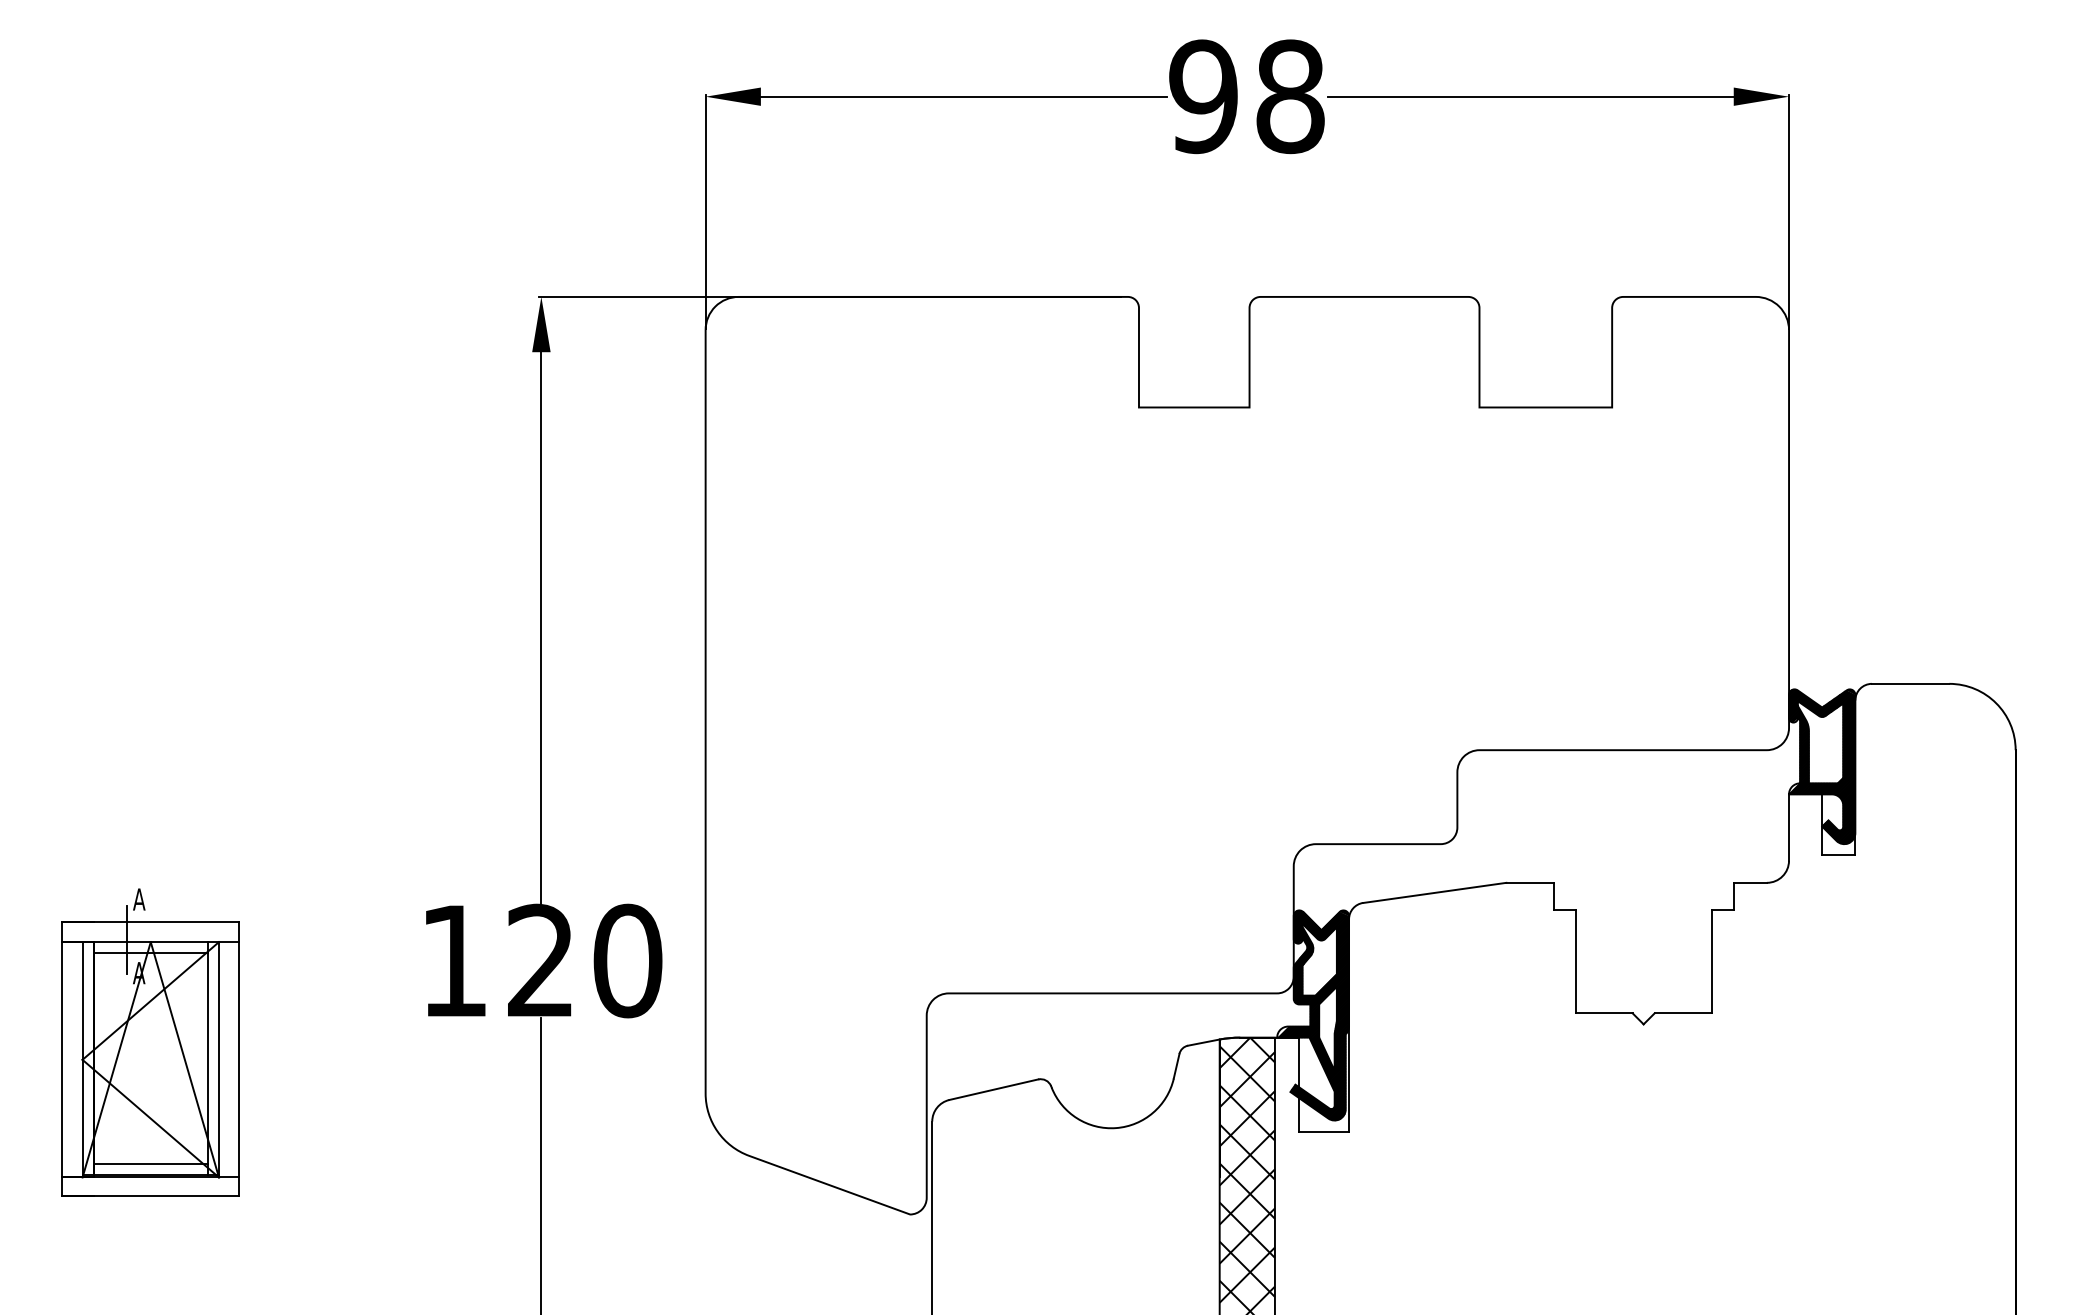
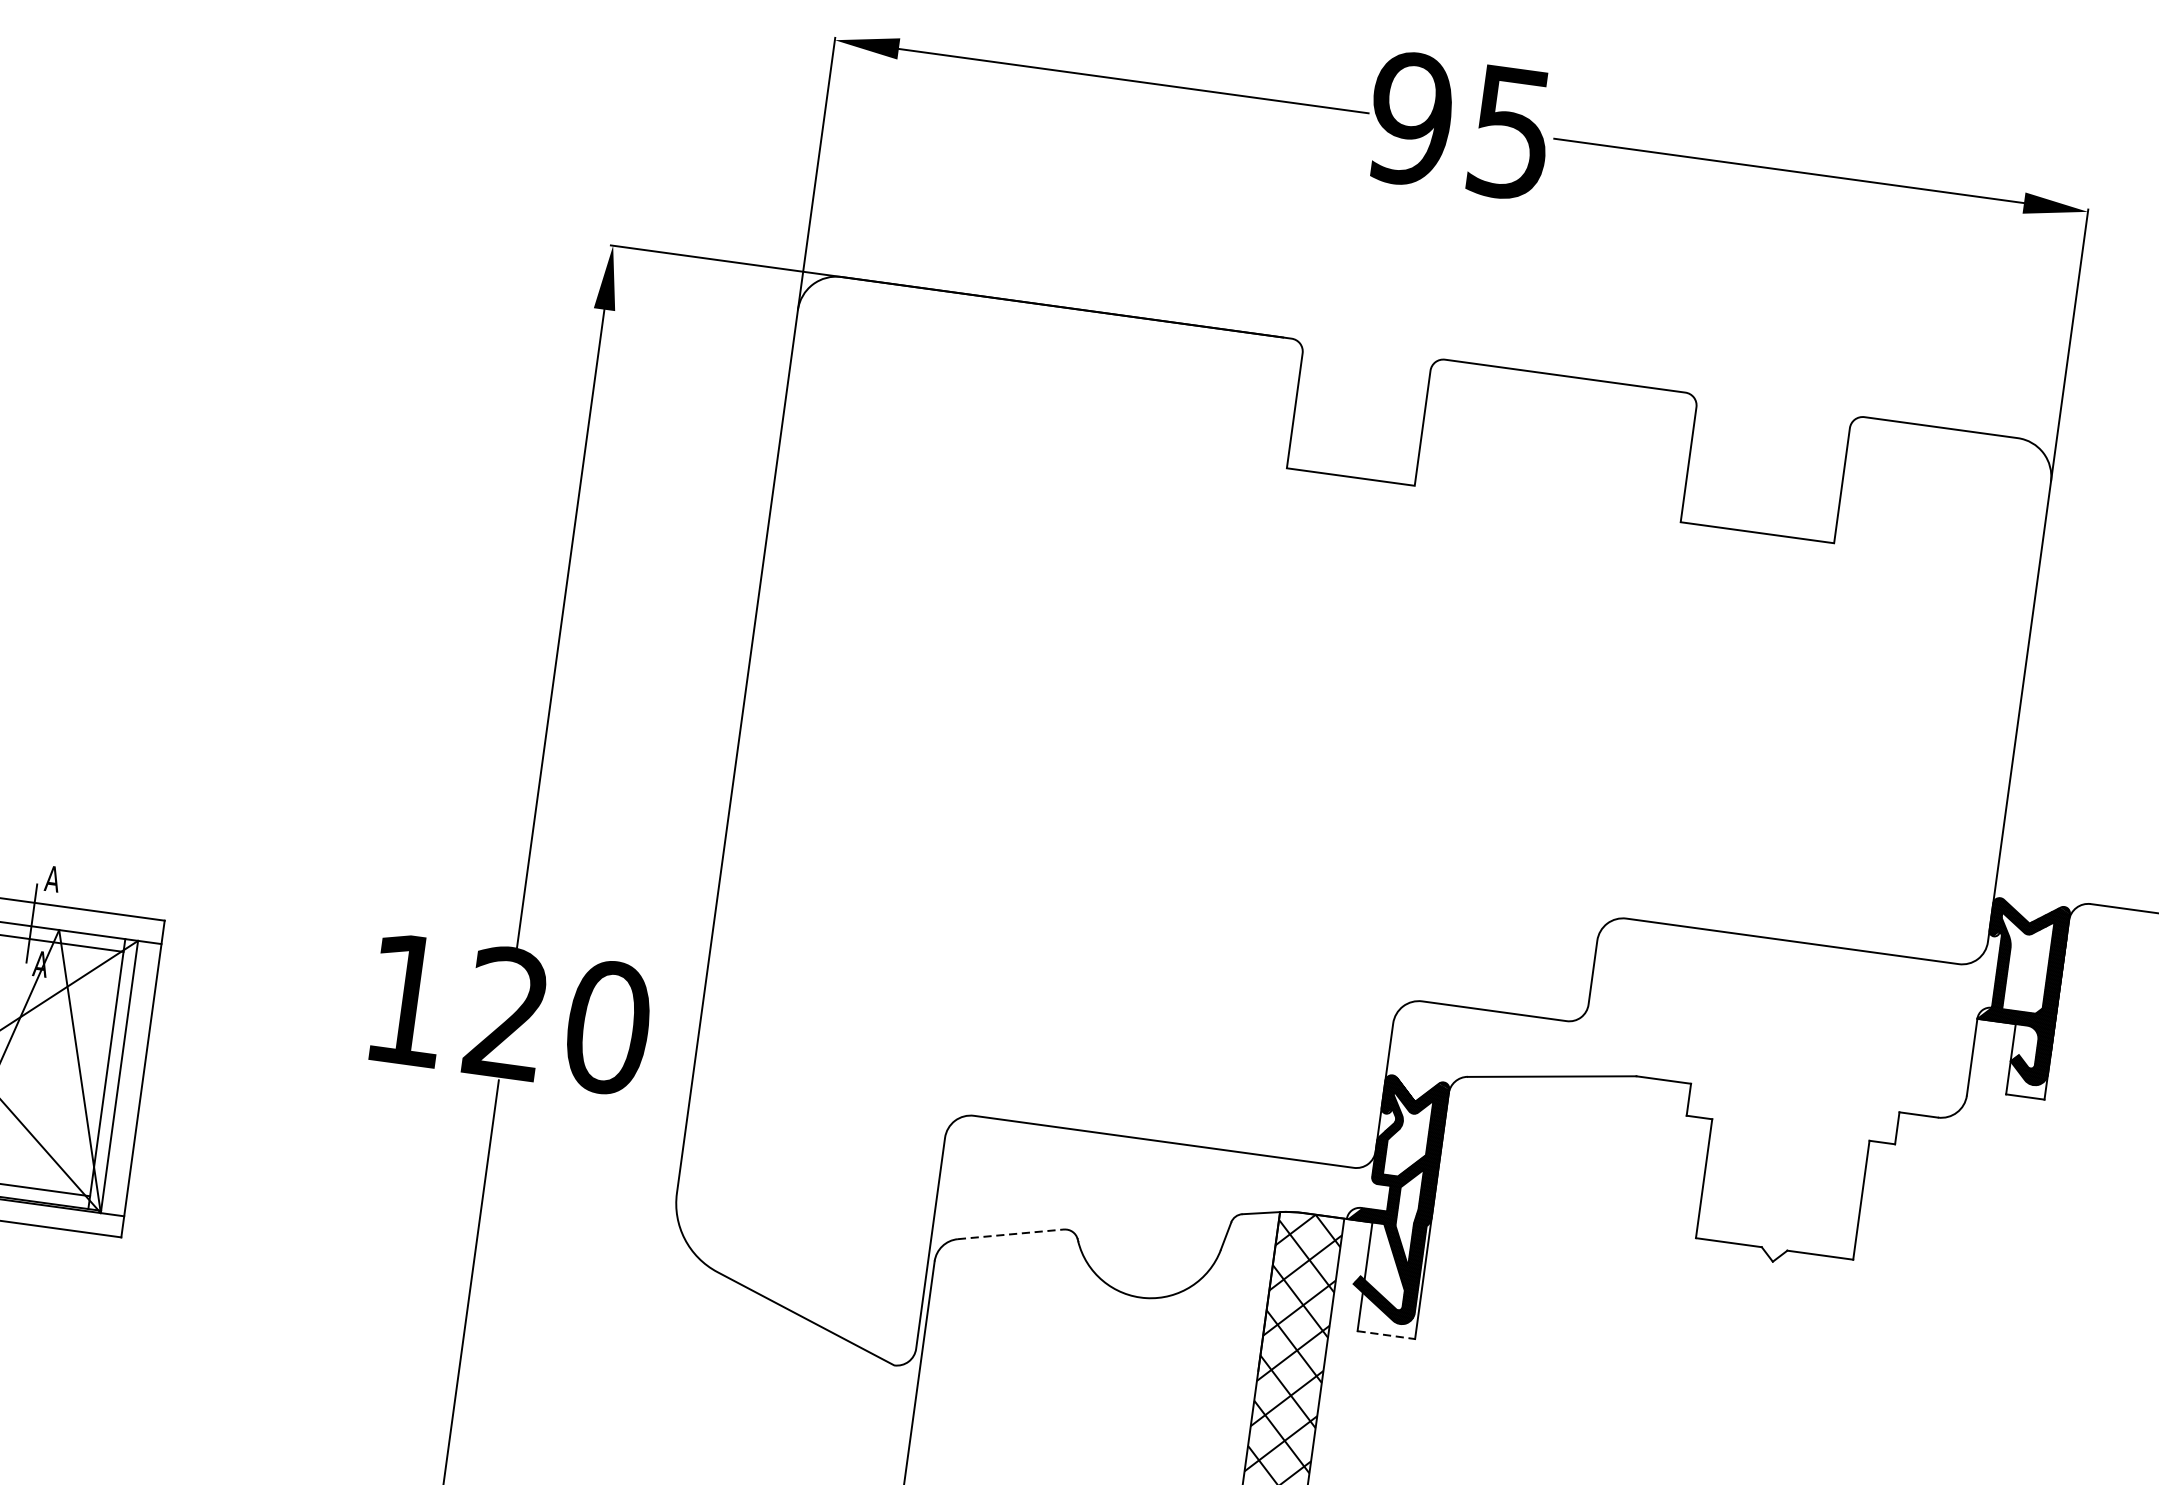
text: (1290, 96) -> (1511, 132), 98 -> 95
line: (993, 1089) -> (1010, 1234), solid -> dashed
line: (1324, 1131) -> (1386, 1335), solid -> dashed

